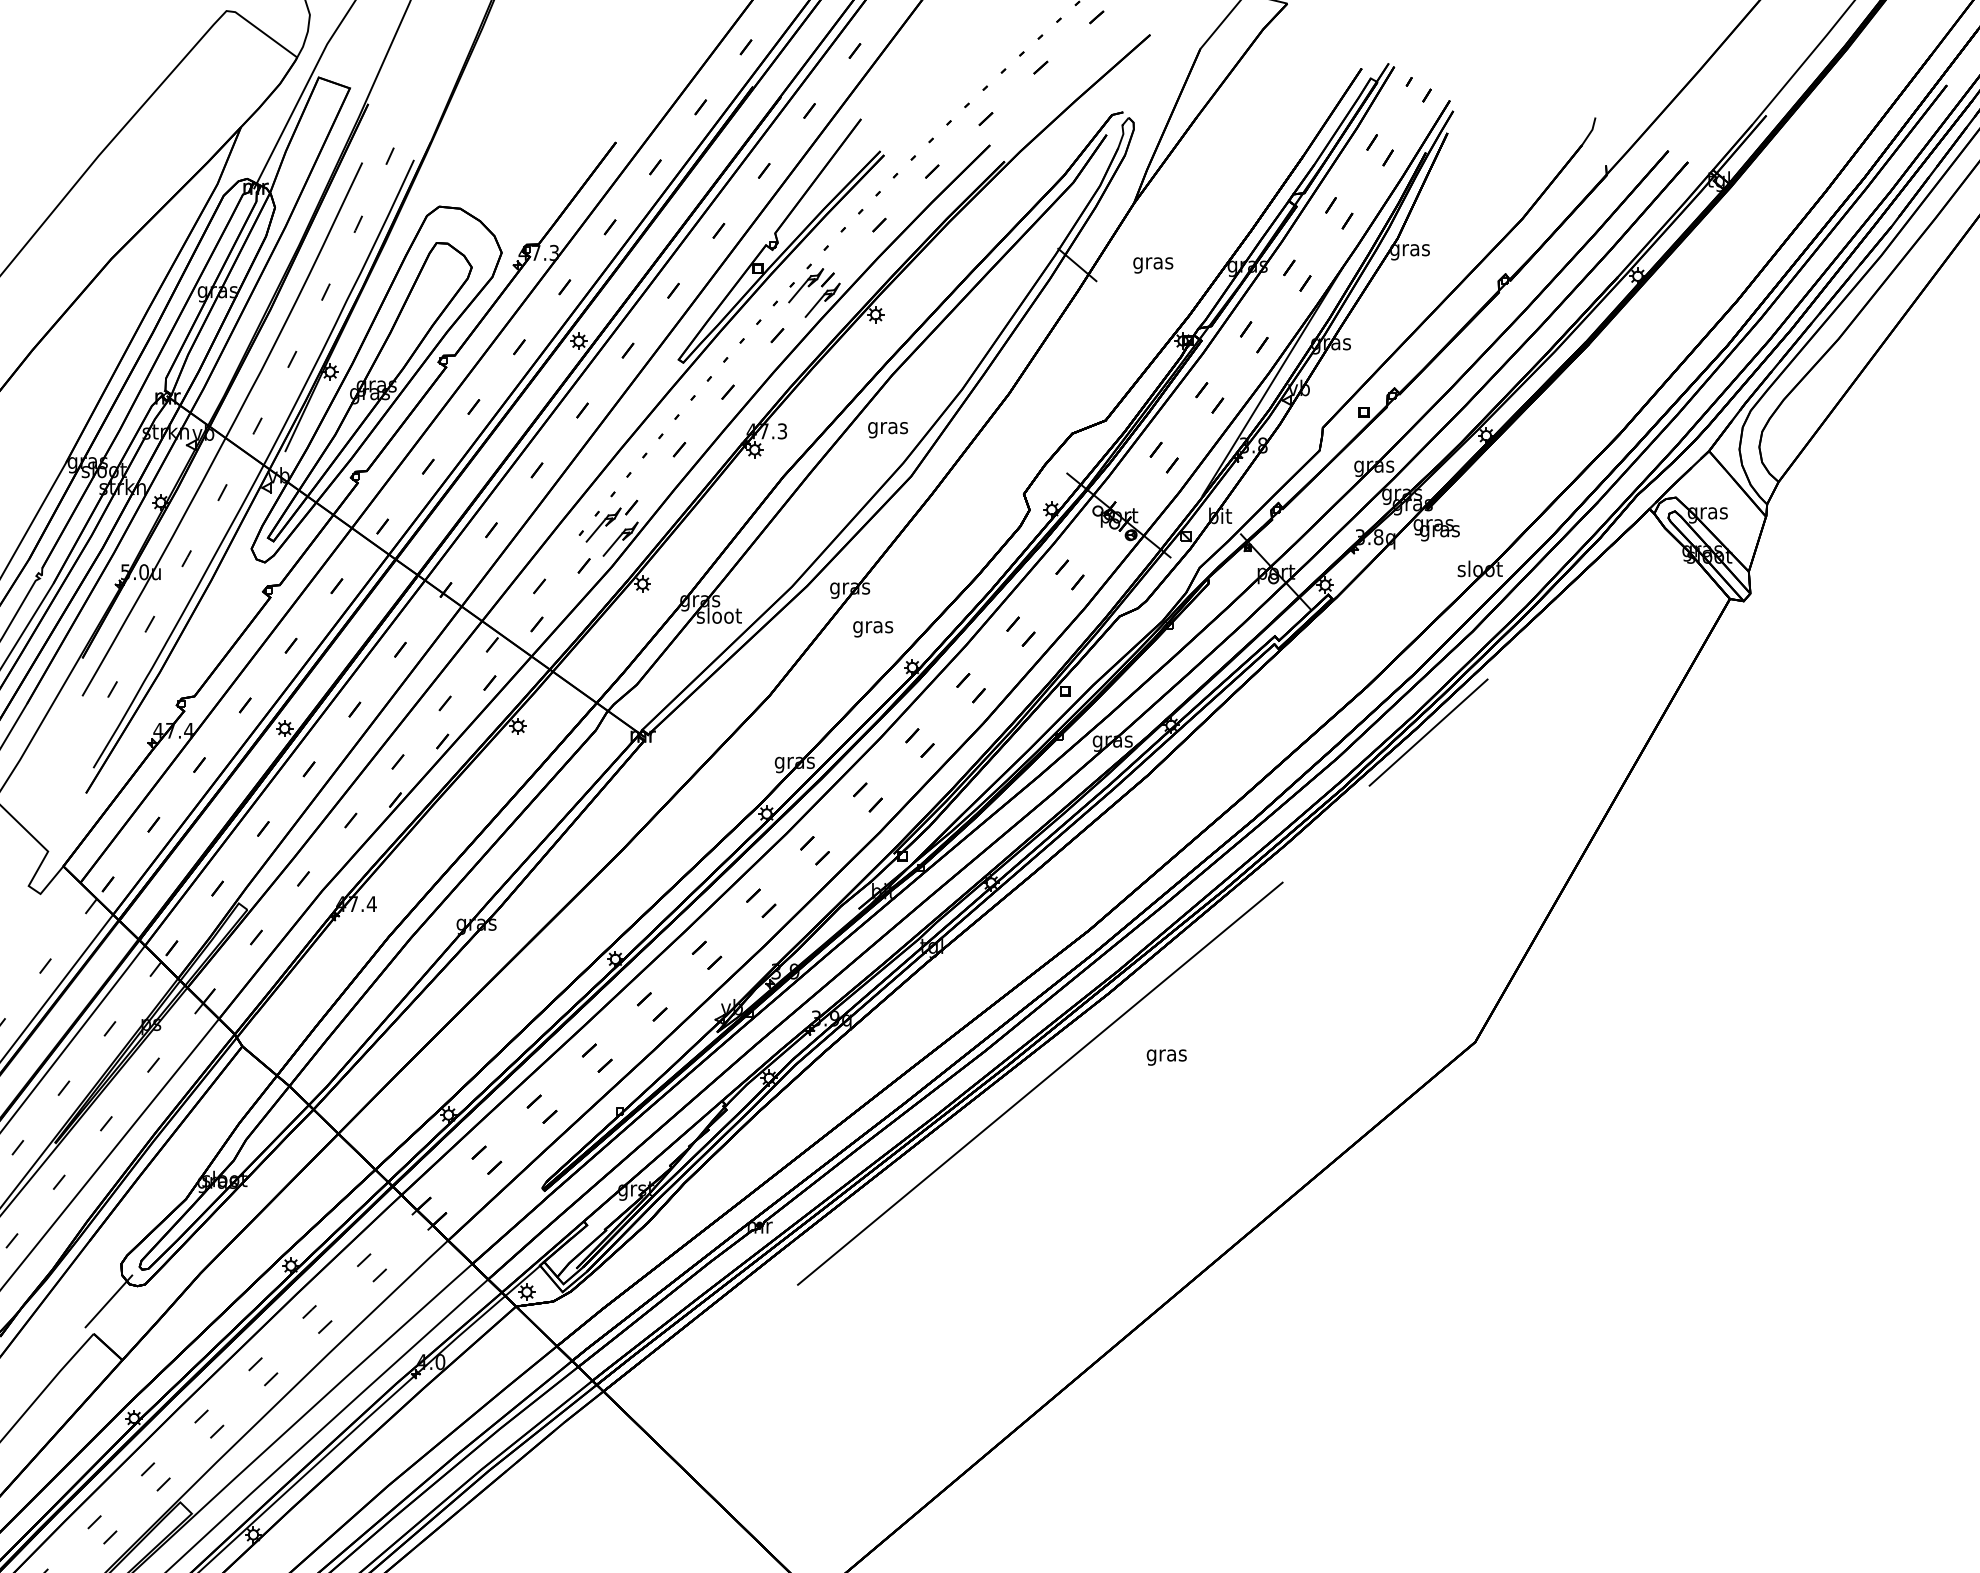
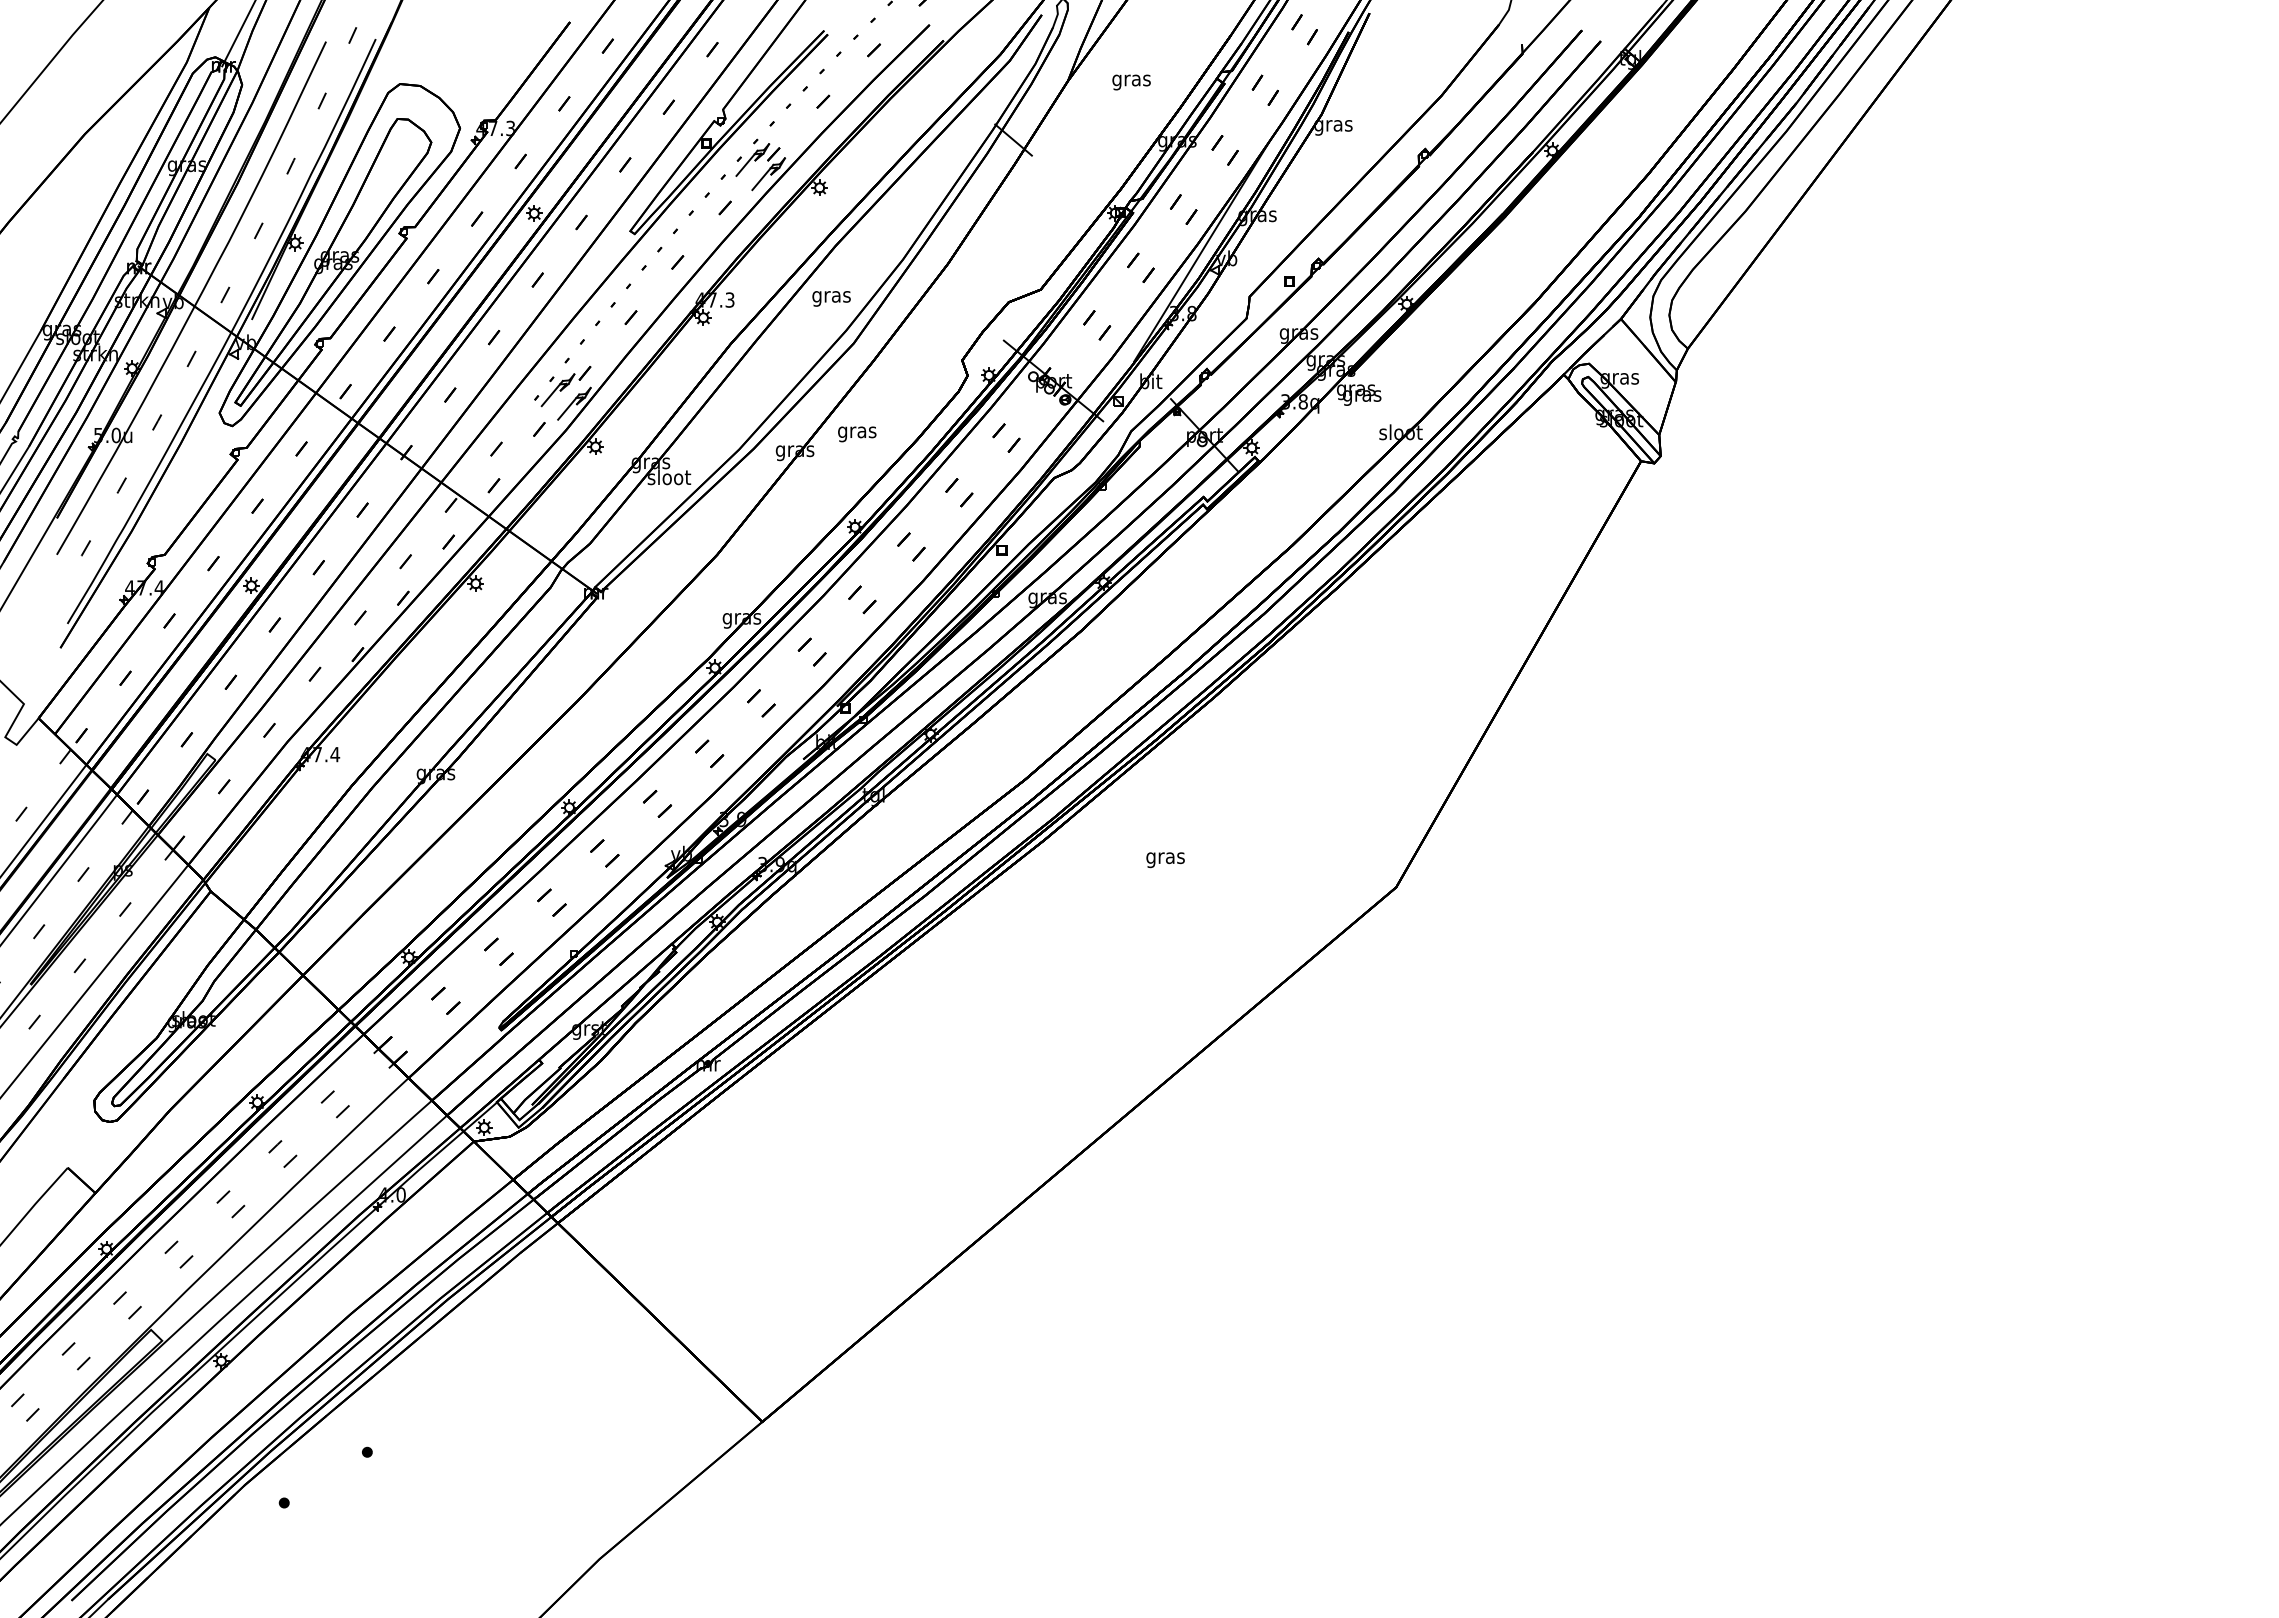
text: (1153, 265) -> (1131, 82), moved
text: (873, 629) -> (857, 434), moved
line: (1427, 732) -> (1350, 589), removed
text: (1166, 1057) -> (1165, 860), moved
line: (1039, 1083) -> (977, 927), removed
line: (109, 1301) -> (82, 1136), removed

